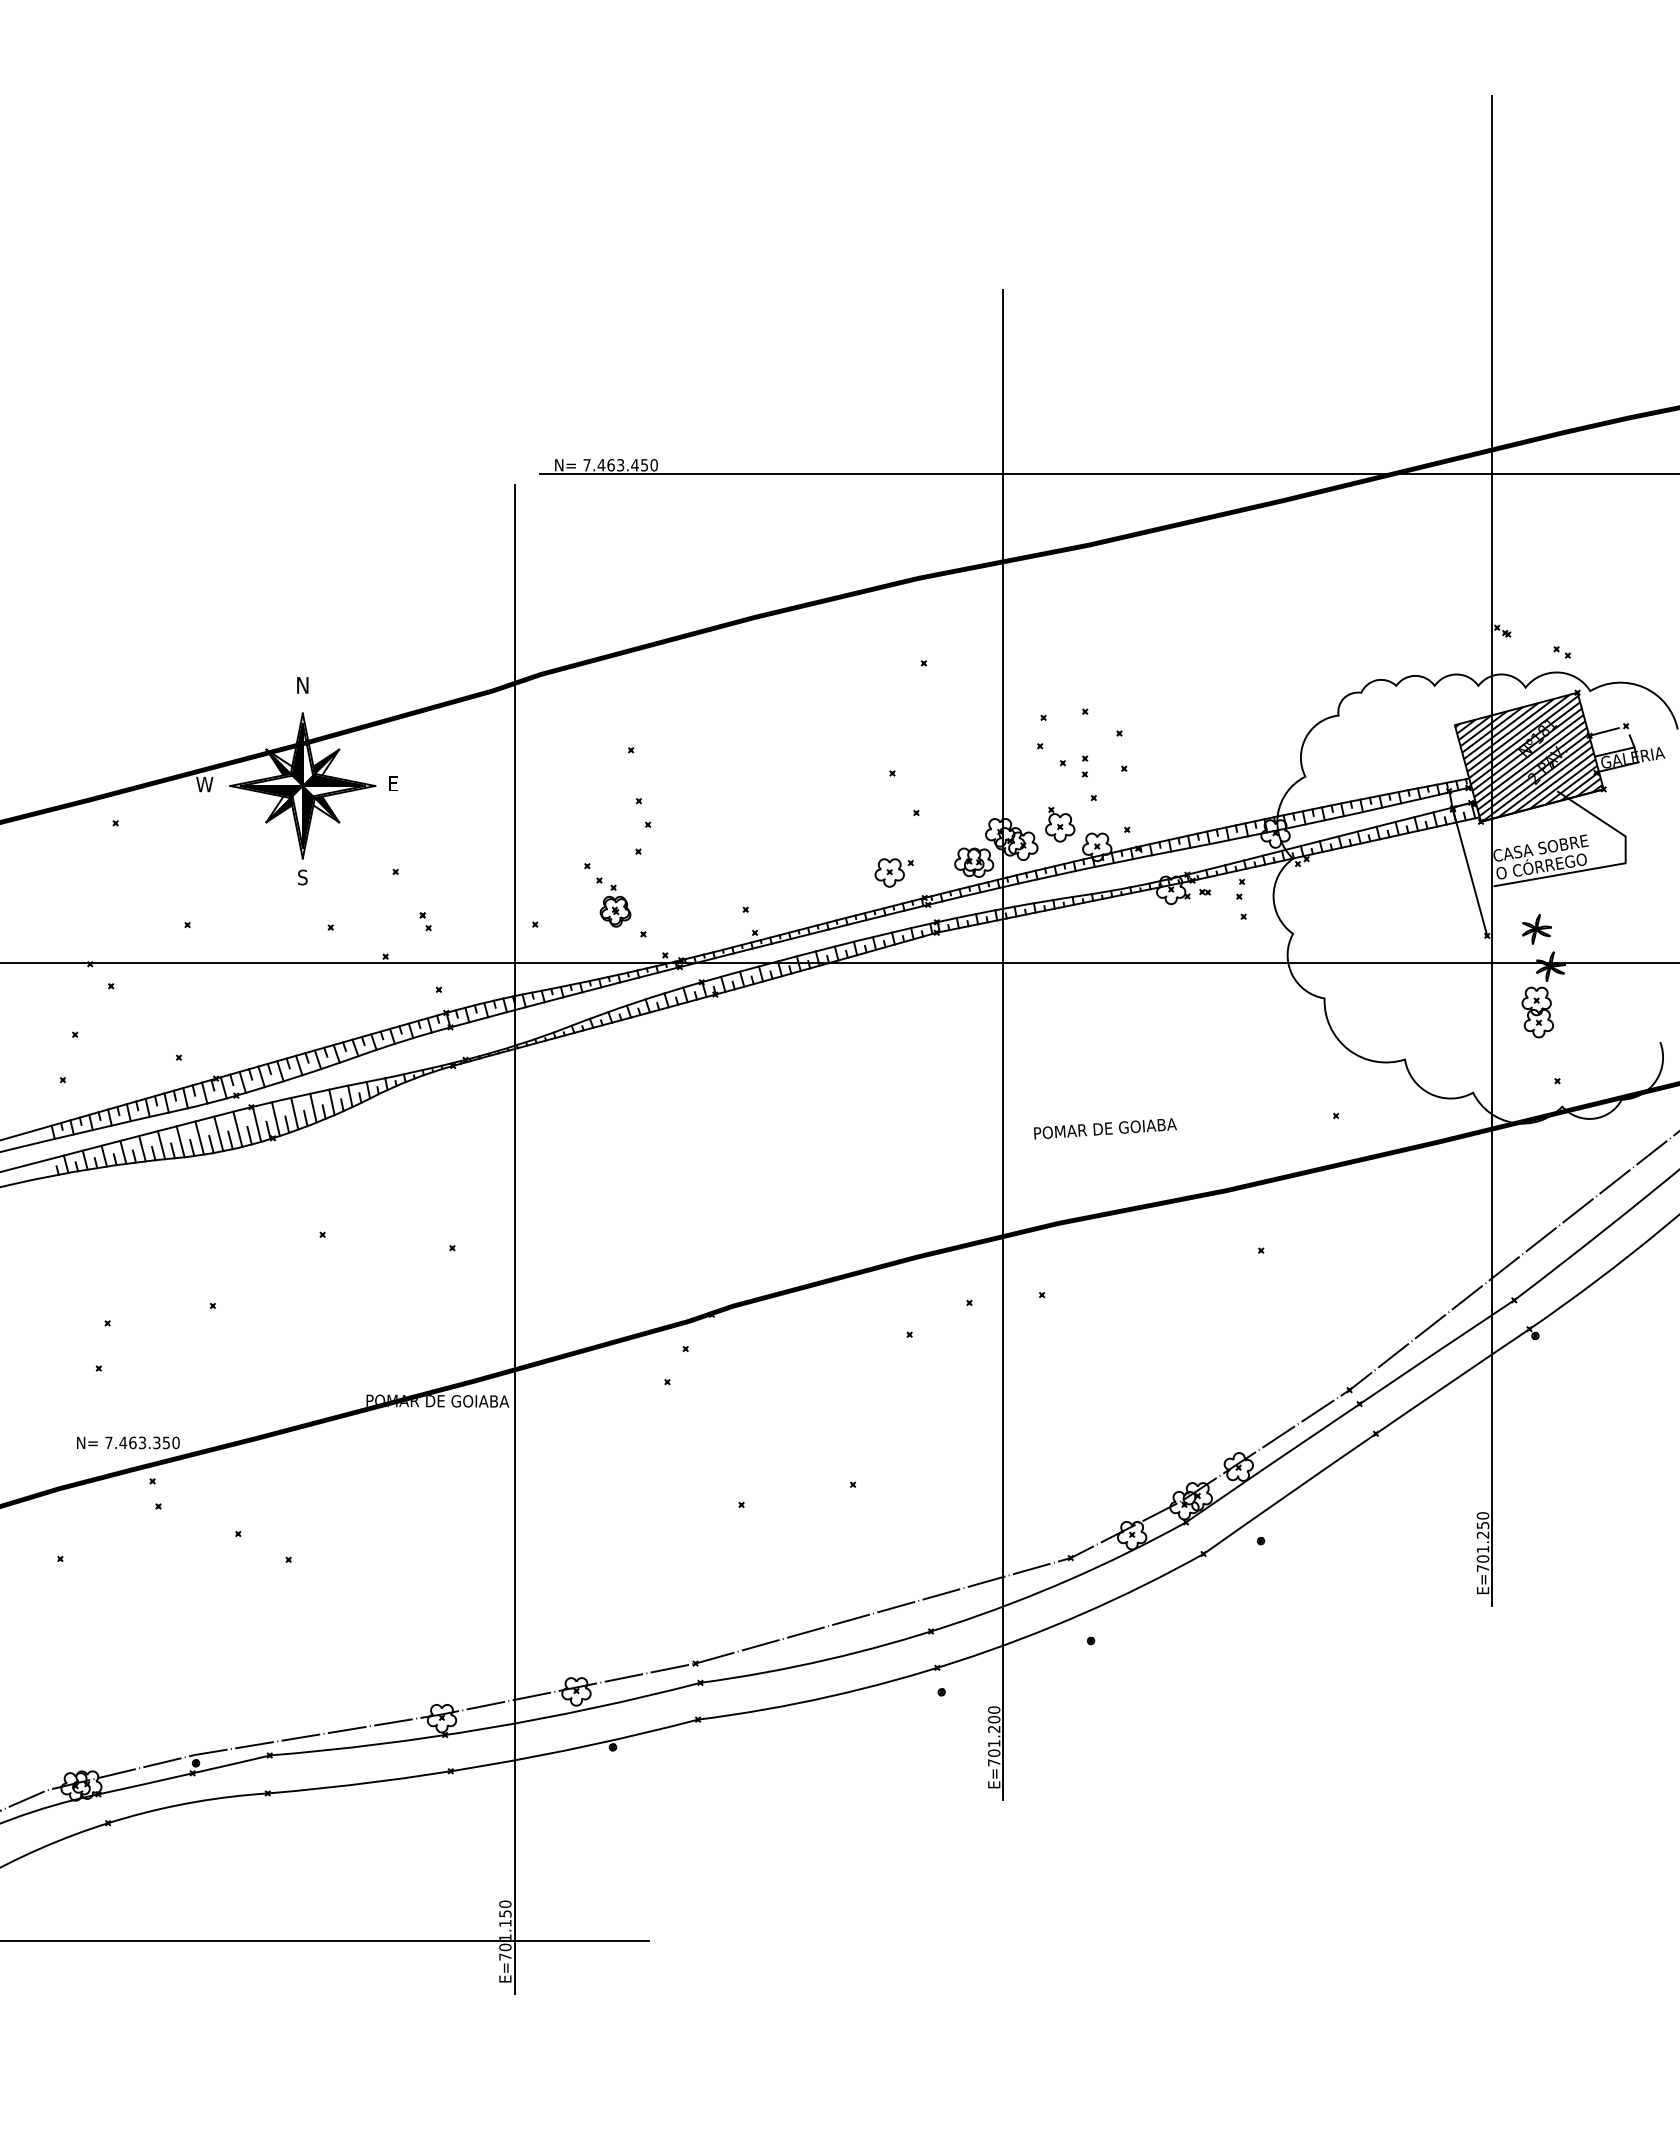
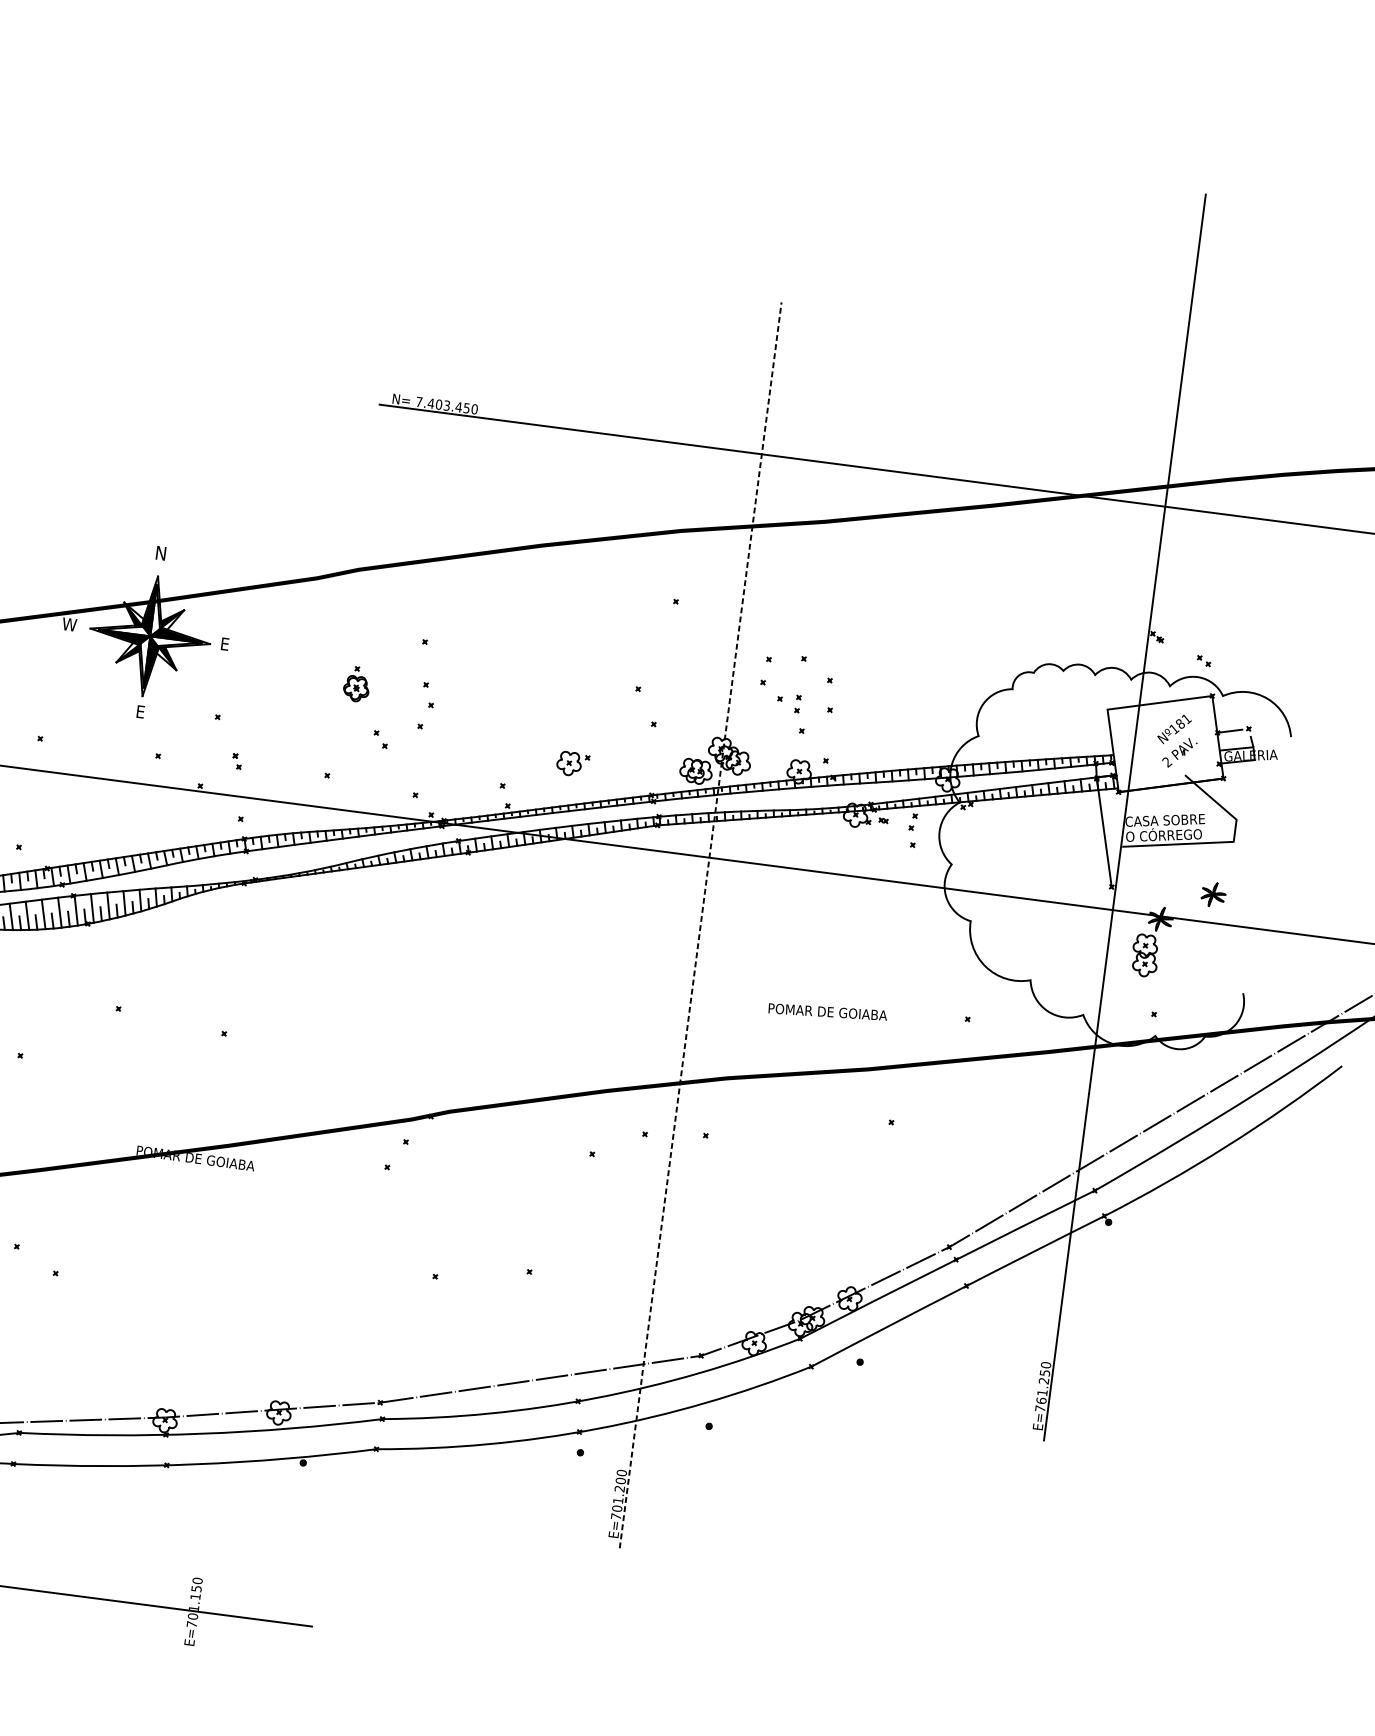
text: (610, 465) -> (438, 404), 7.463.450 -> 7.403.450
hatch: (1528, 757) -> (1164, 744), removed
part: (1060, 824) -> (771, 749), removed
part: (893, 872) -> (572, 763), moved
text: (302, 877) -> (140, 711), S -> E
part: (615, 905) -> (357, 683), moved
part: (1536, 929) -> (1213, 894), moved
line: (1003, 1045) -> (700, 925), solid -> dashed
text: (1105, 1128) -> (828, 1011), moved
line: (514, 1239) -> (276, 1033), removed
text: (1482, 1558) -> (1041, 1400), E=701.250 -> E=761.250

